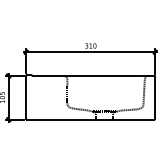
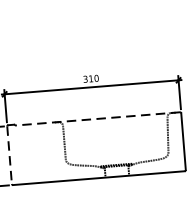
line: (93, 75) -> (97, 118), solid -> dashed
line: (26, 97) -> (9, 155), solid -> dashed

